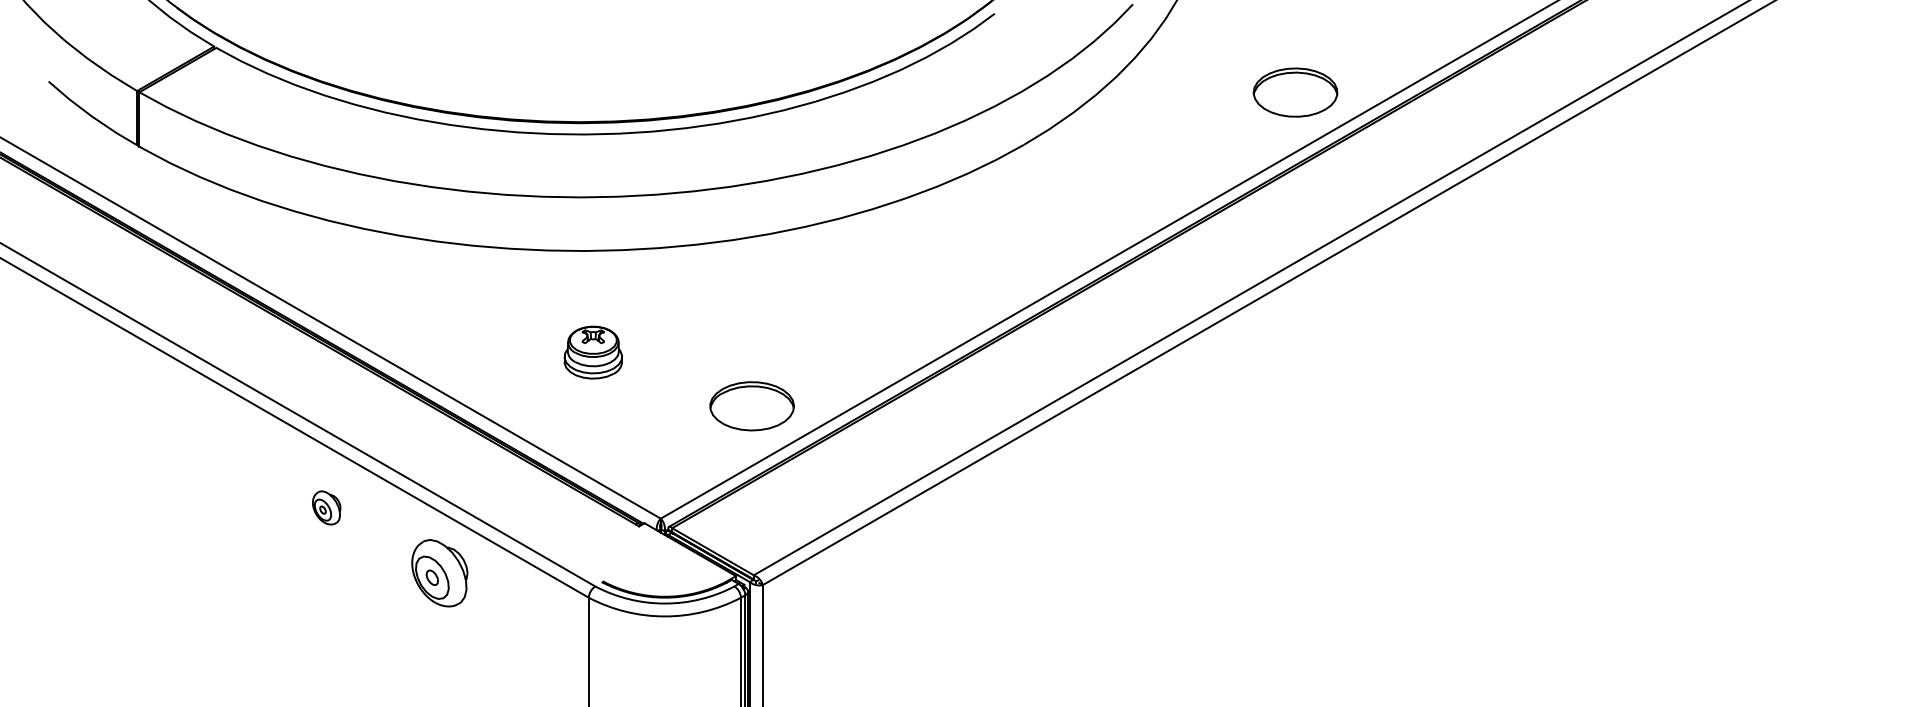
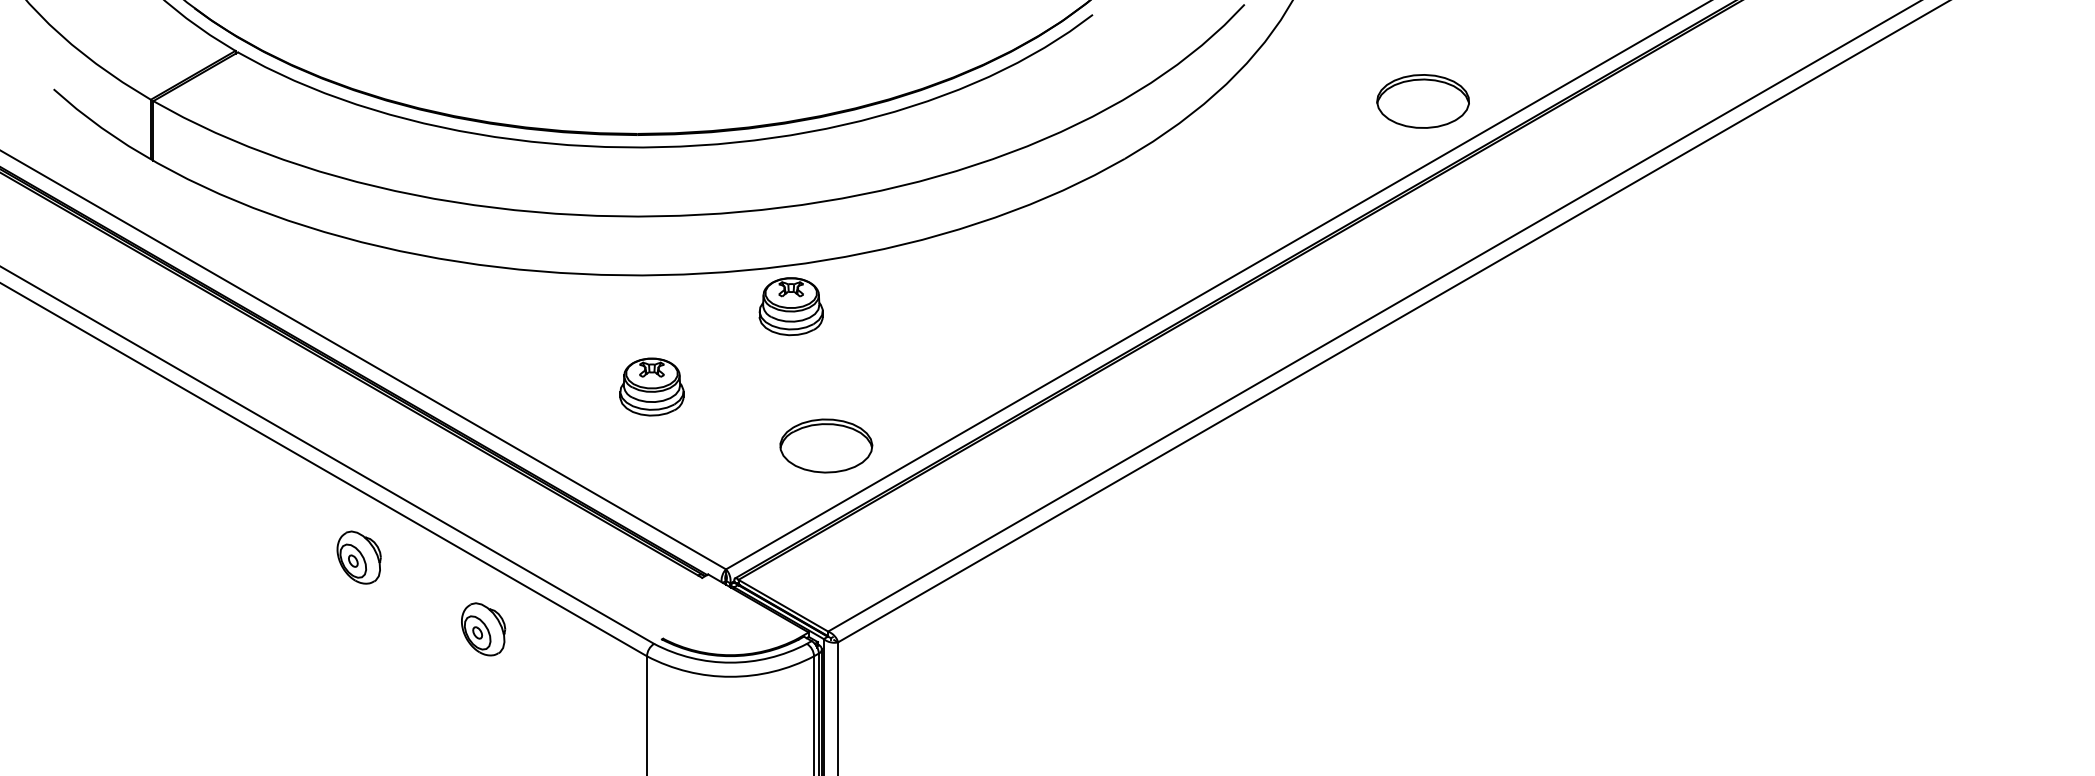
part: (719, 279) -> (790, 306), added
part: (326, 507) -> (358, 557), size x1.43
part: (439, 573) -> (483, 629), size x0.71

